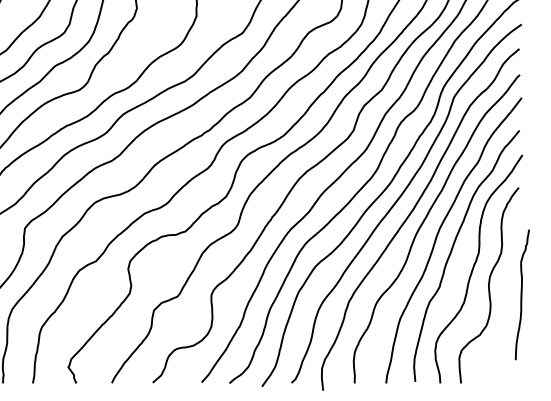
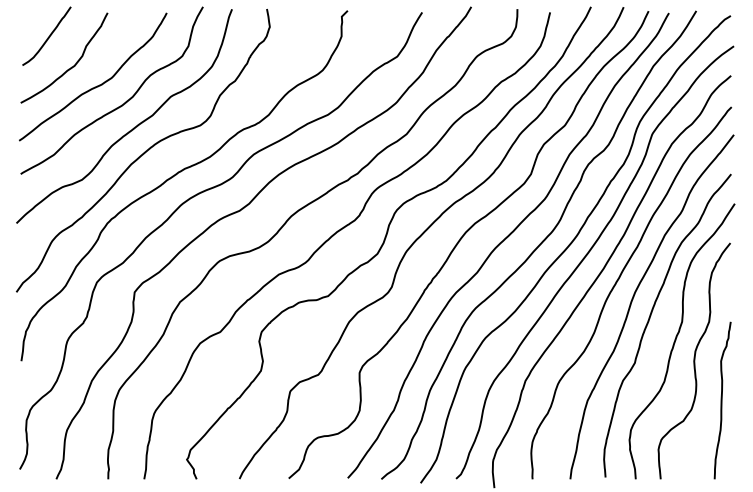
curve: (522, 294) -> (722, 400), moved

